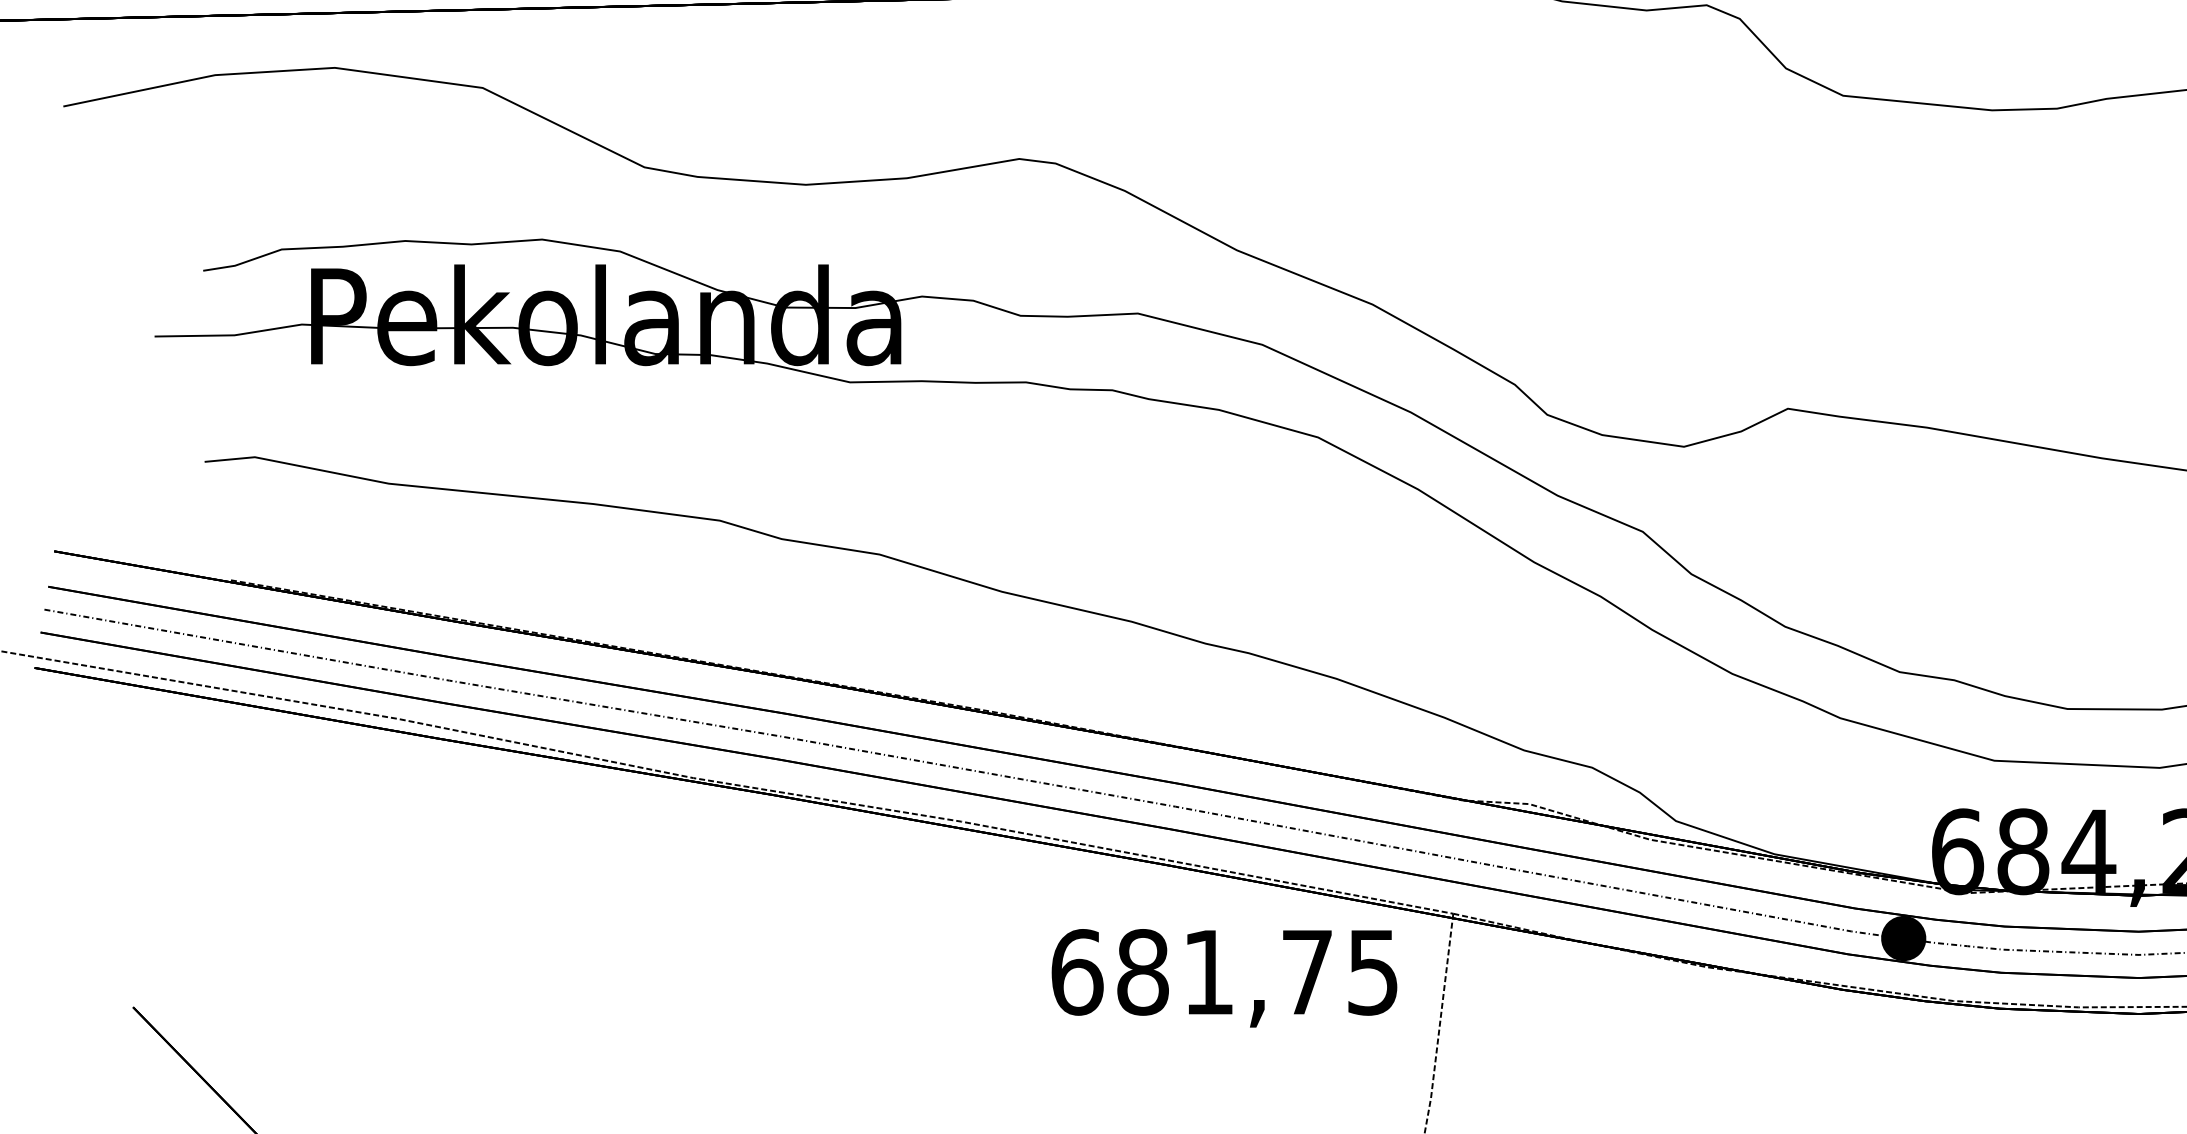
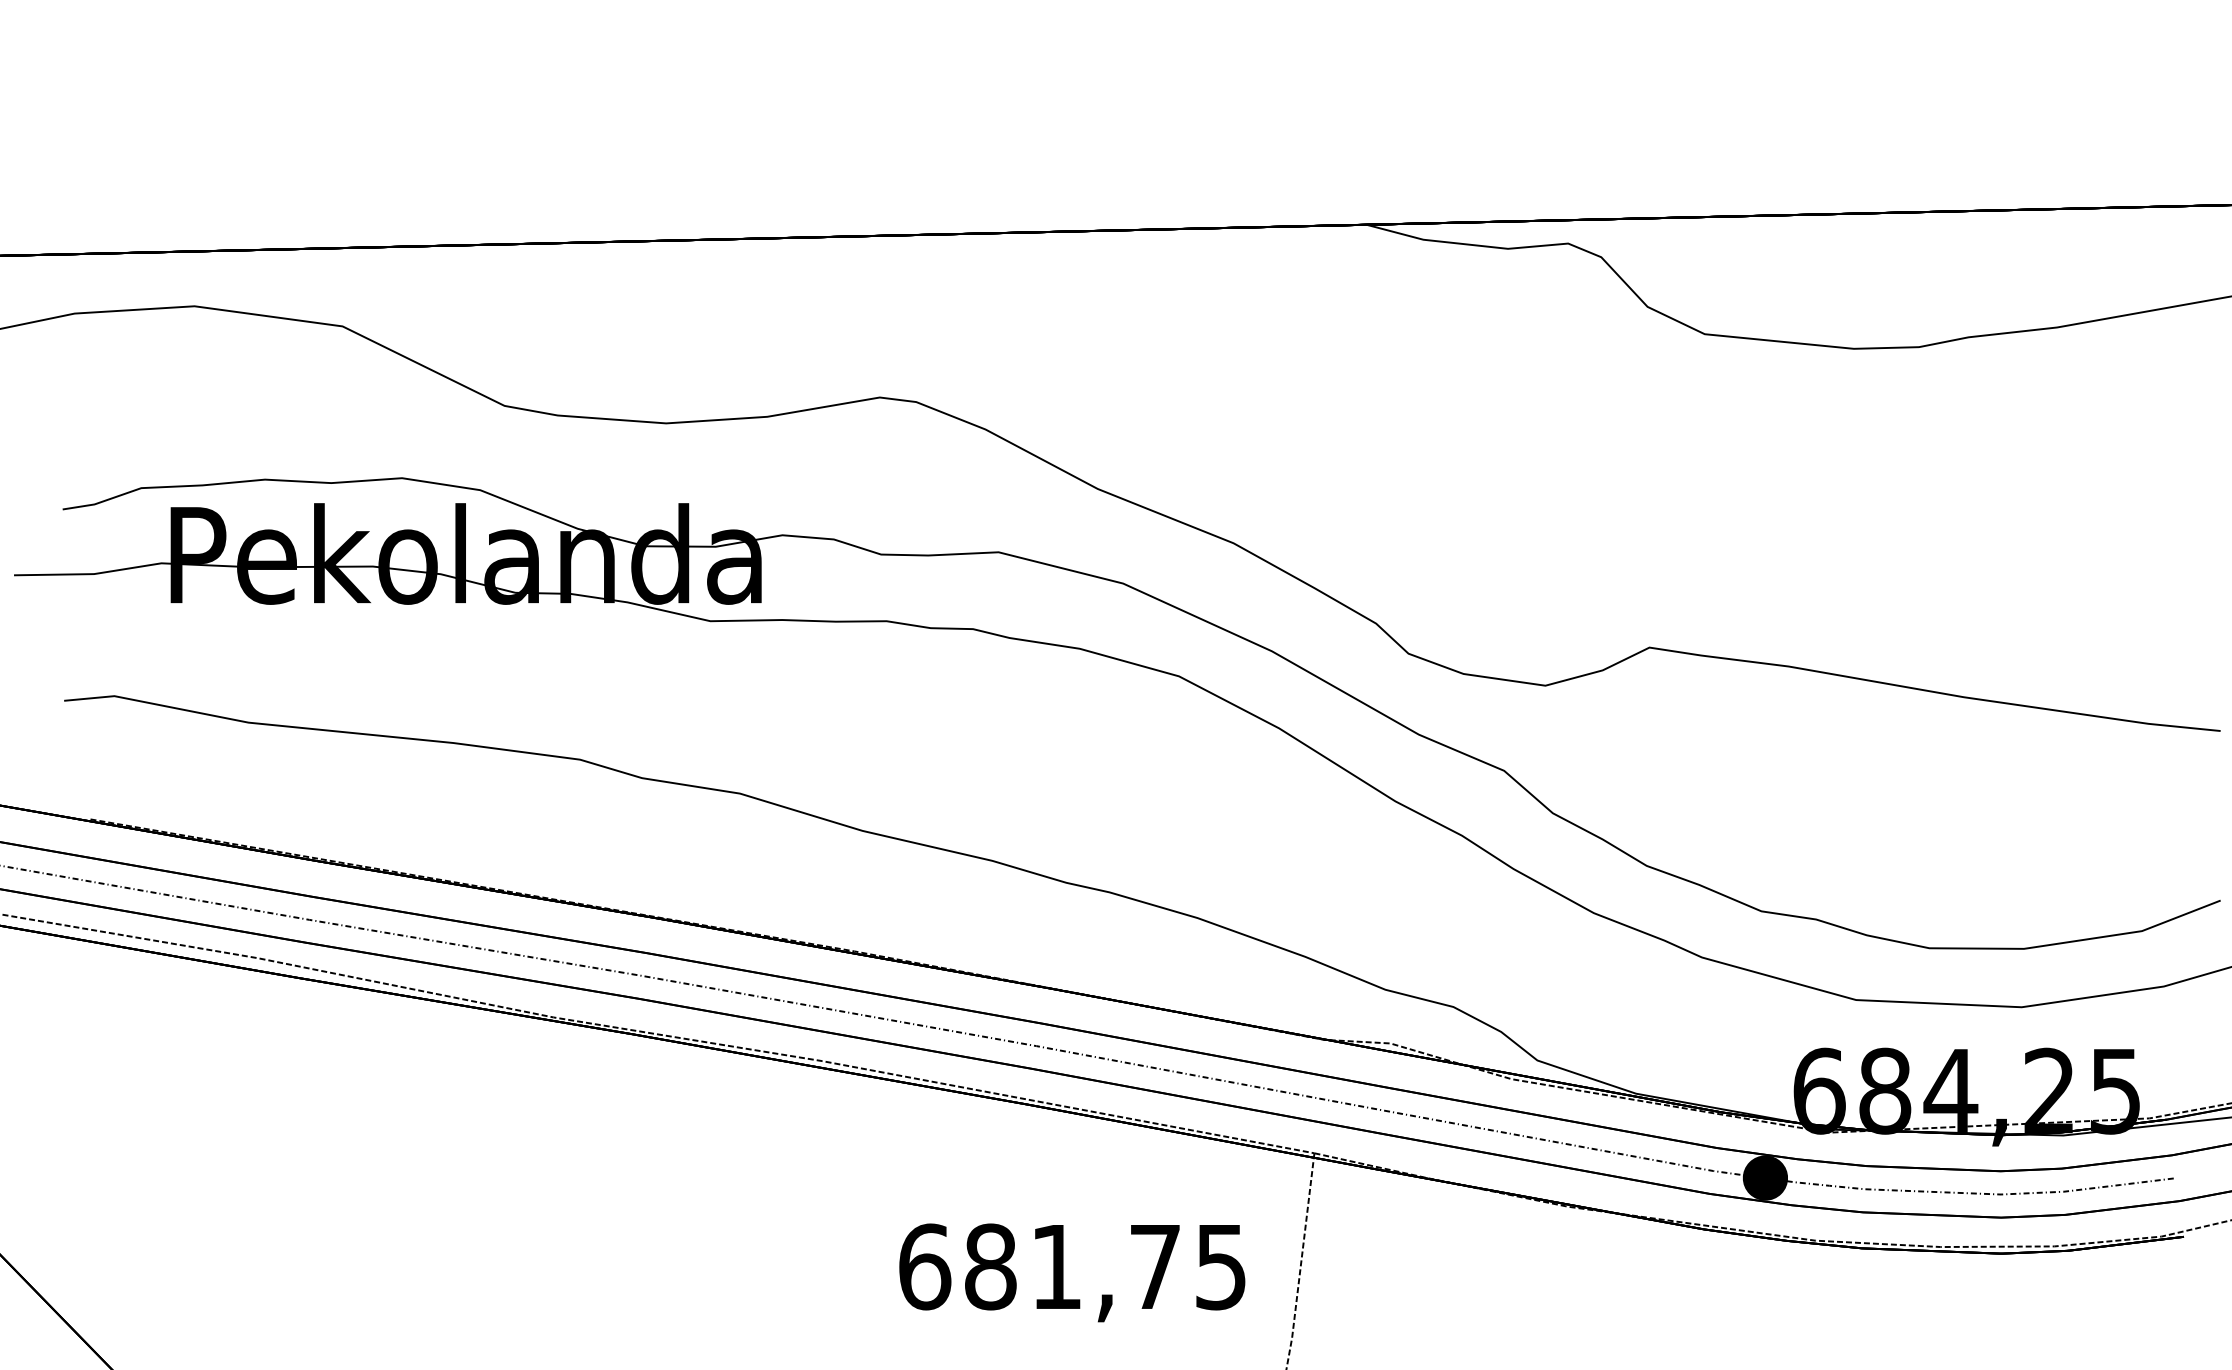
text: (1224, 977) -> (1072, 1272), moved

